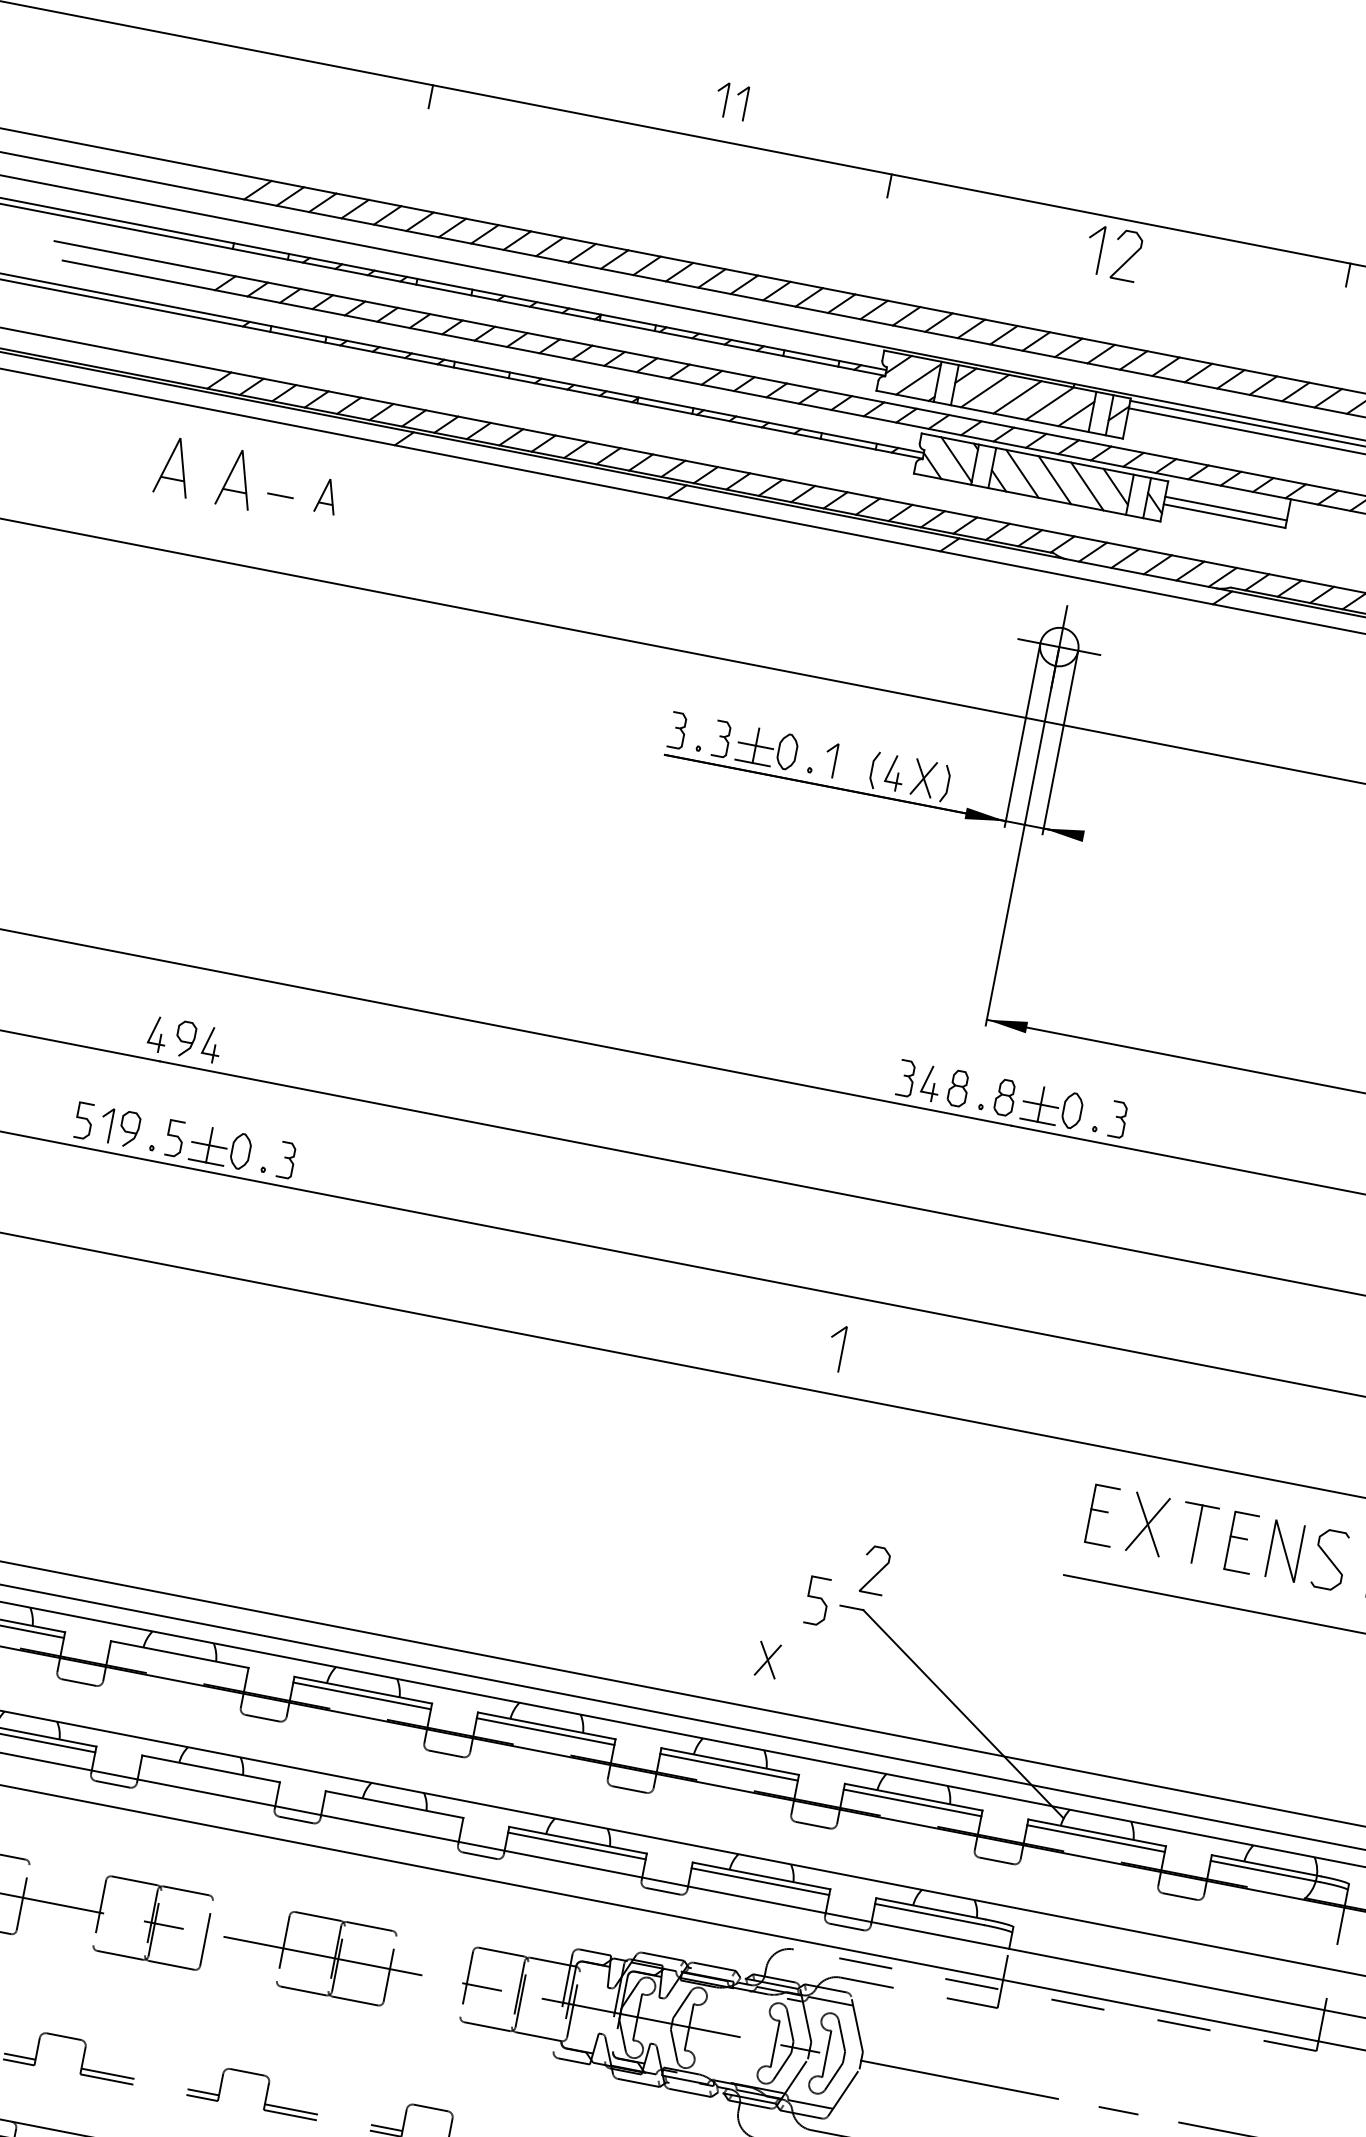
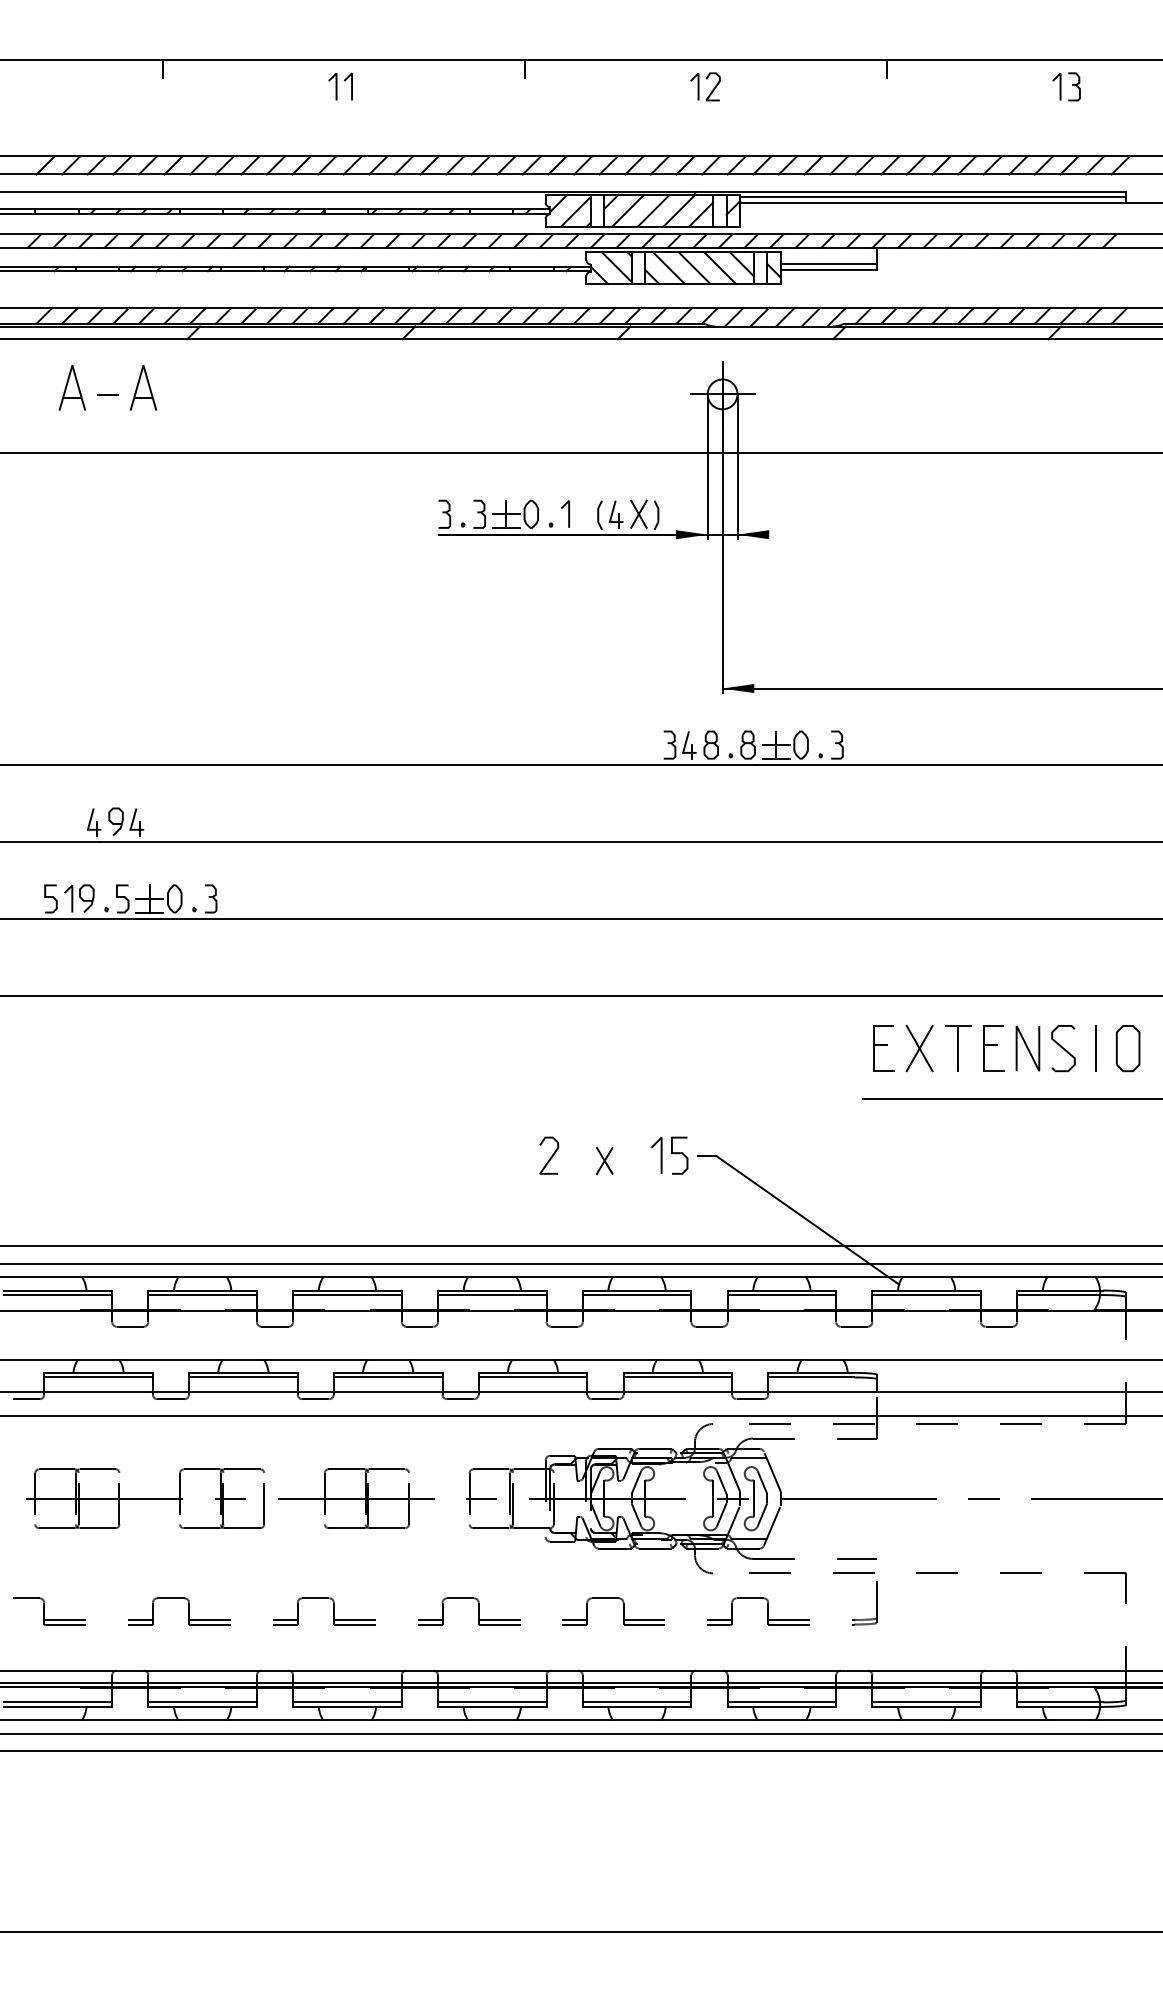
part: (731, 100) -> (340, 86), moved
part: (1113, 252) -> (705, 86), size x0.71
part: (173, 465) -> (22, 387), removed
part: (327, 495) -> (143, 387), size x1.67
line: (841, 1349) -> (660, 1155), moved
curve: (878, 1570) -> (551, 1155), moved
part: (767, 1659) -> (604, 1160), moved
line: (178, 1660) -> (202, 1295), added
line: (210, 1774) -> (243, 1377), added
line: (392, 1810) -> (387, 1377), added

